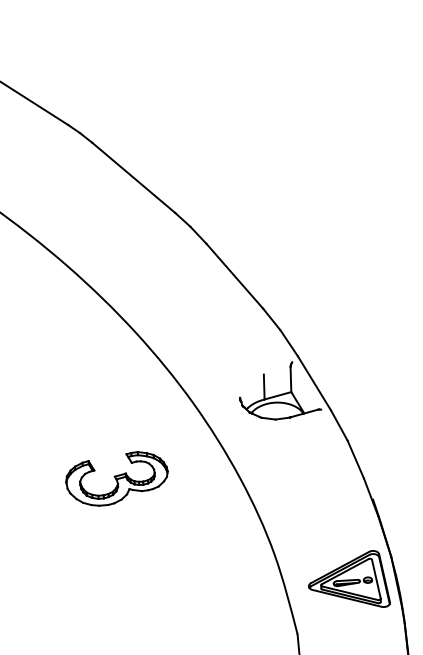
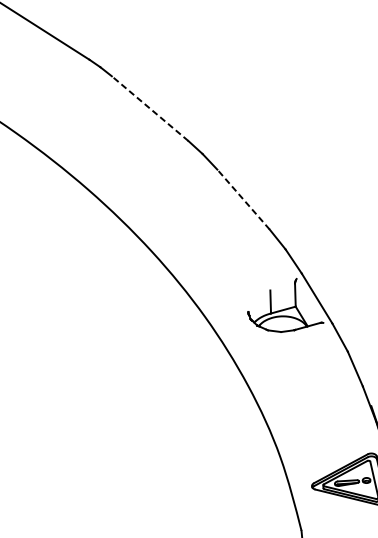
line: (133, 177) -> (149, 108), solid -> dashed
line: (234, 275) -> (243, 198), solid -> dashed
part: (116, 478) -> (134, 386), removed

